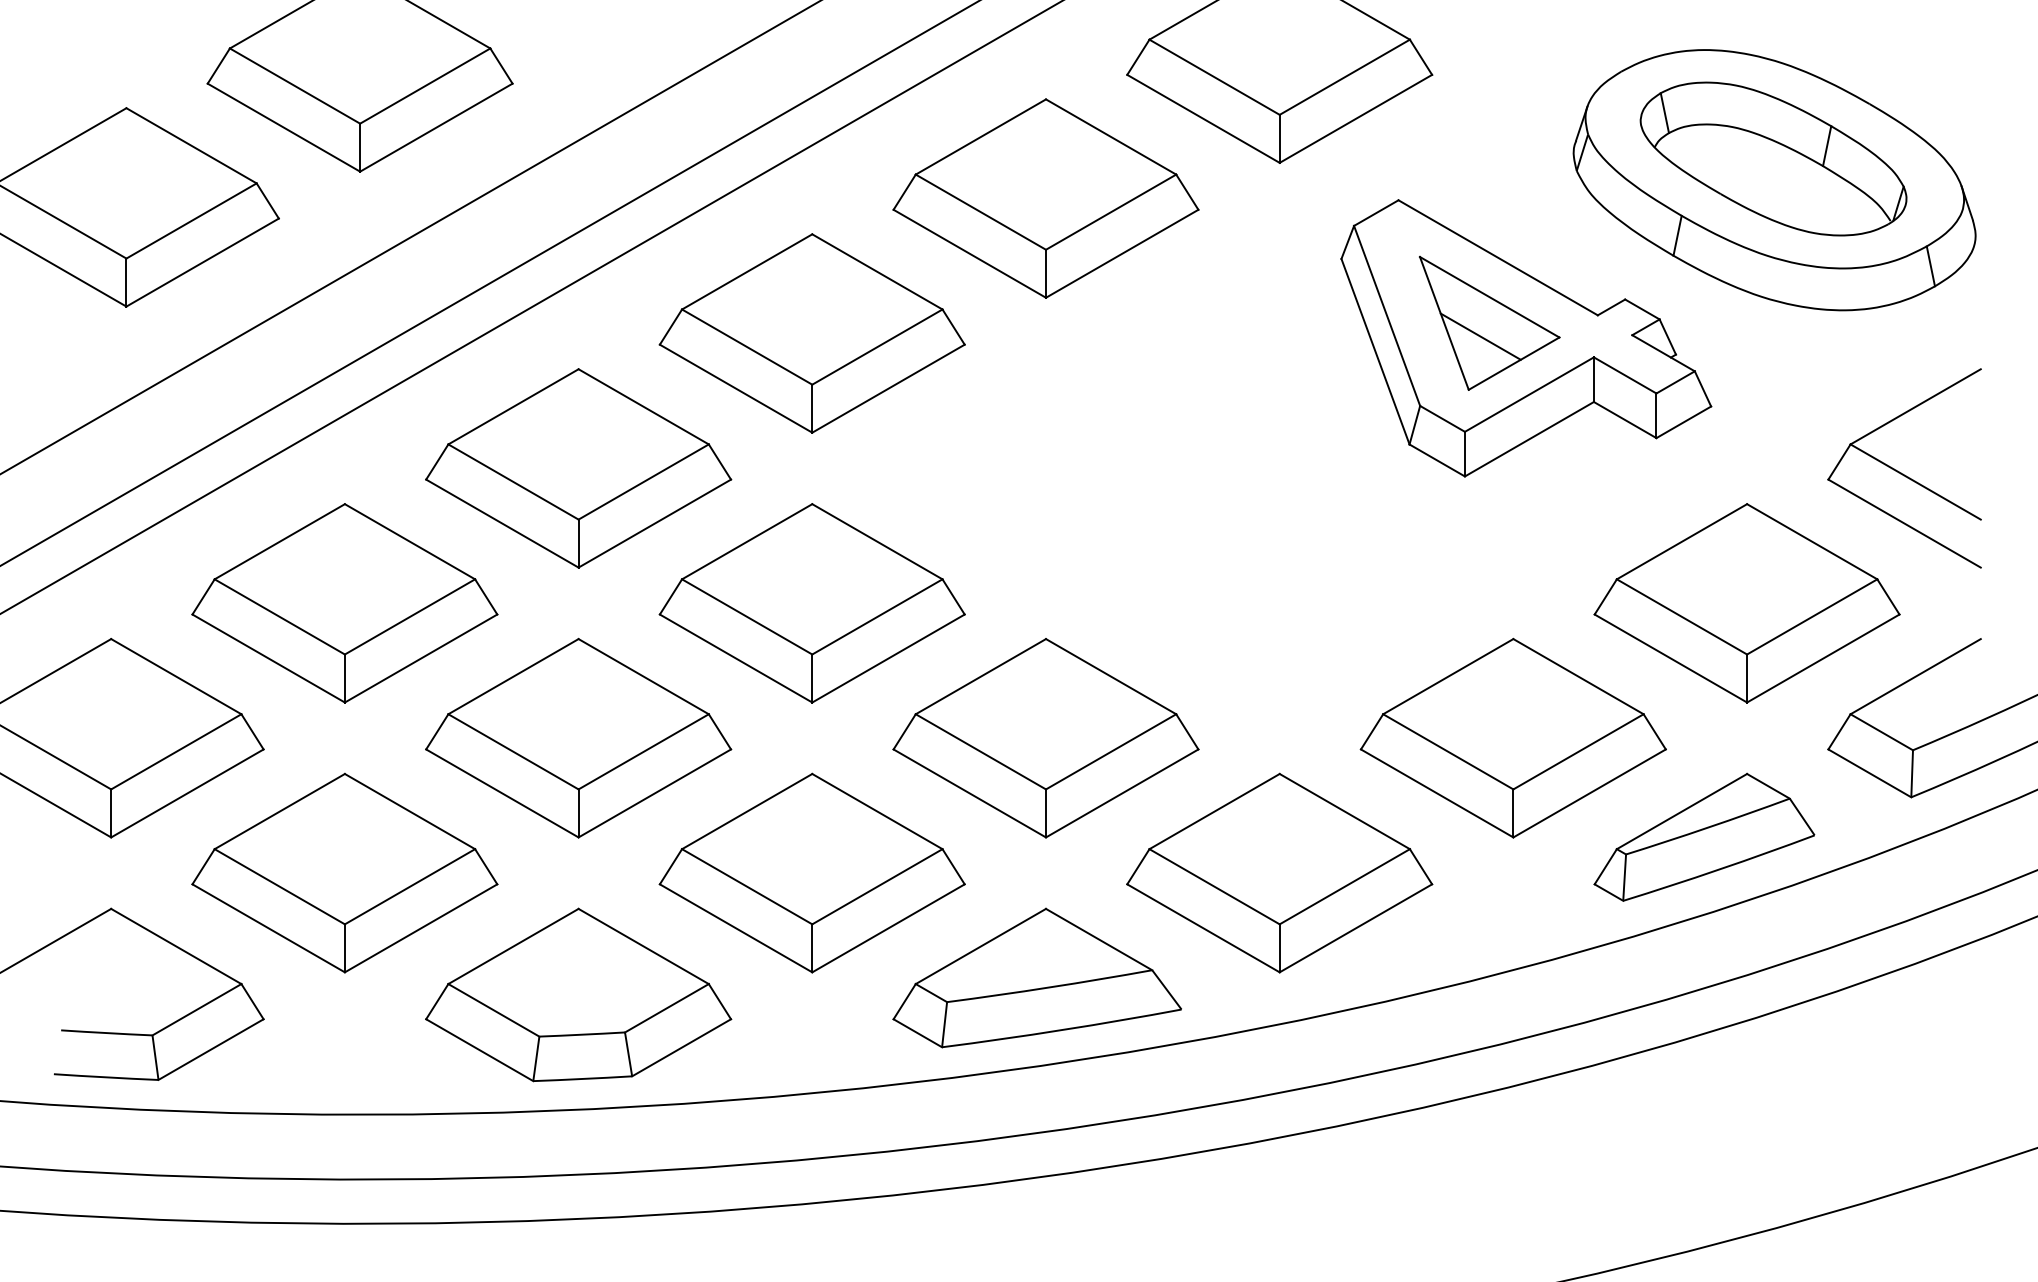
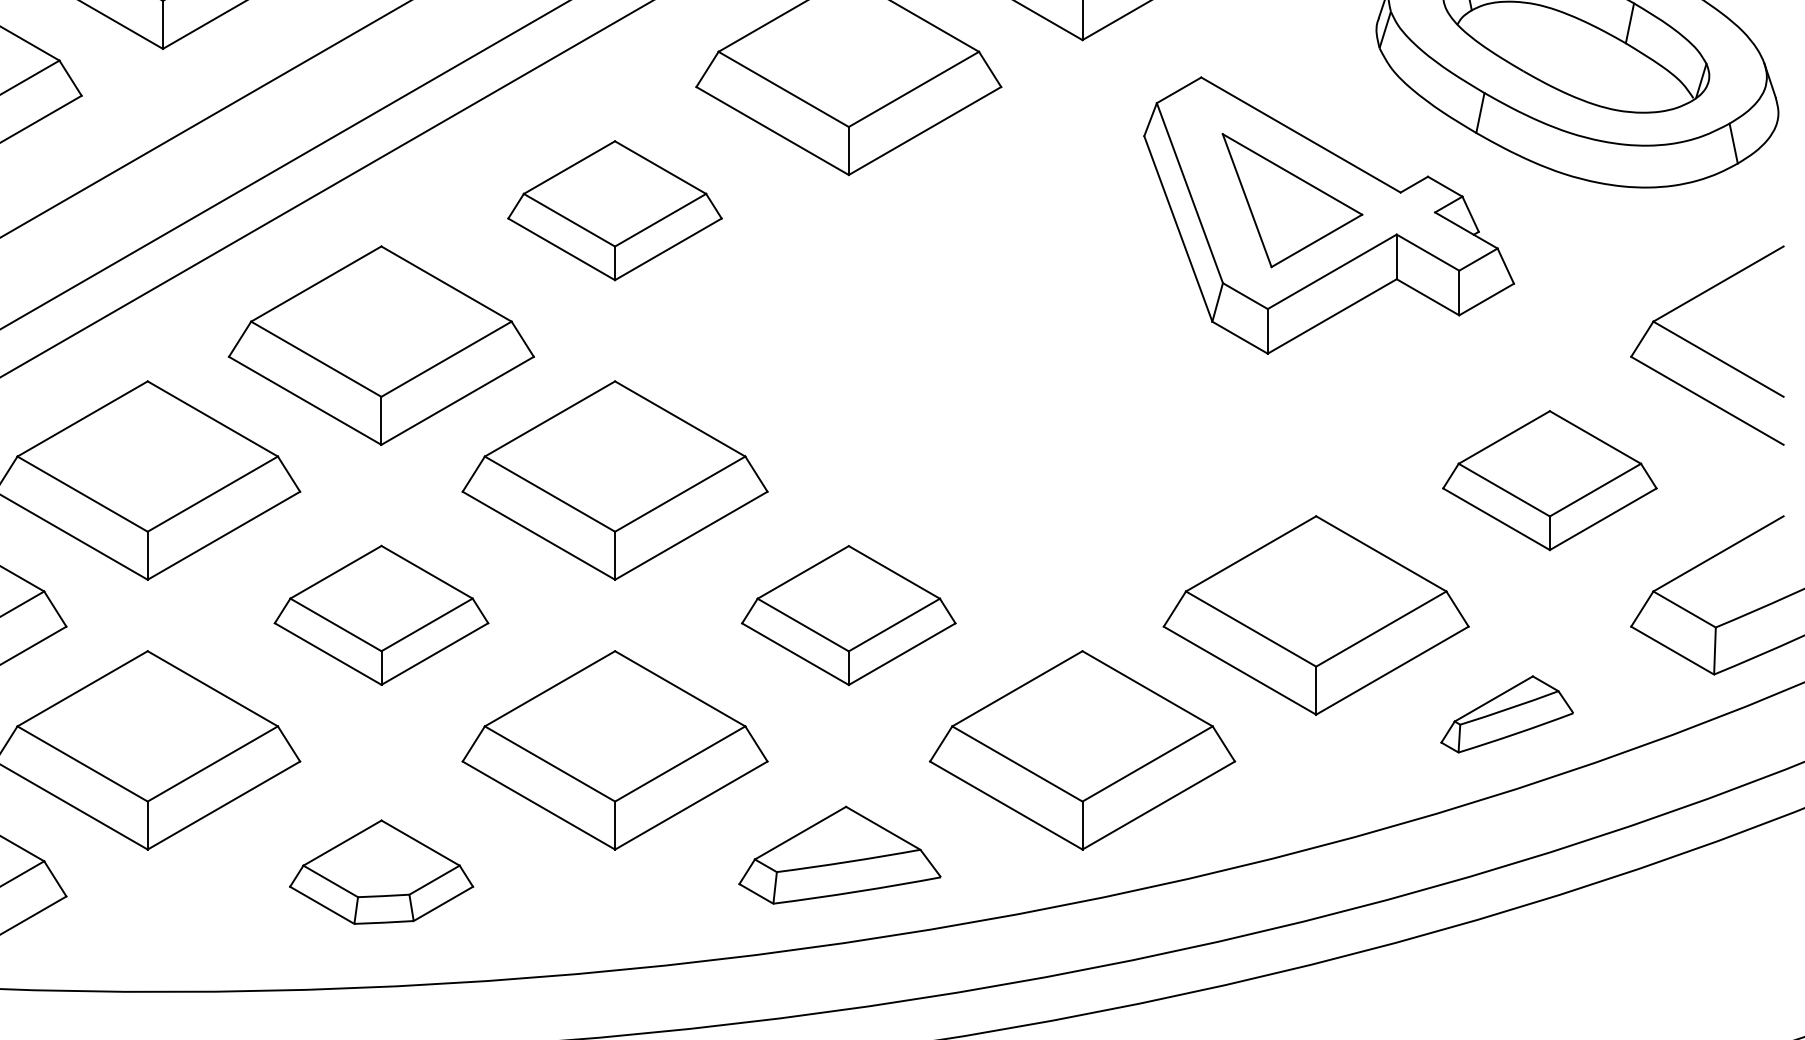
part: (811, 333) -> (614, 210), size x0.7
line: (1480, 336) -> (1283, 213), removed
part: (1746, 603) -> (1549, 480), size x0.7
part: (578, 737) -> (381, 614), size x0.7
part: (1045, 738) -> (848, 615), size x0.7
part: (1704, 836) -> (1507, 713), size x0.6
part: (1036, 977) -> (839, 854), size x0.7
part: (578, 994) -> (381, 871), size x0.6

